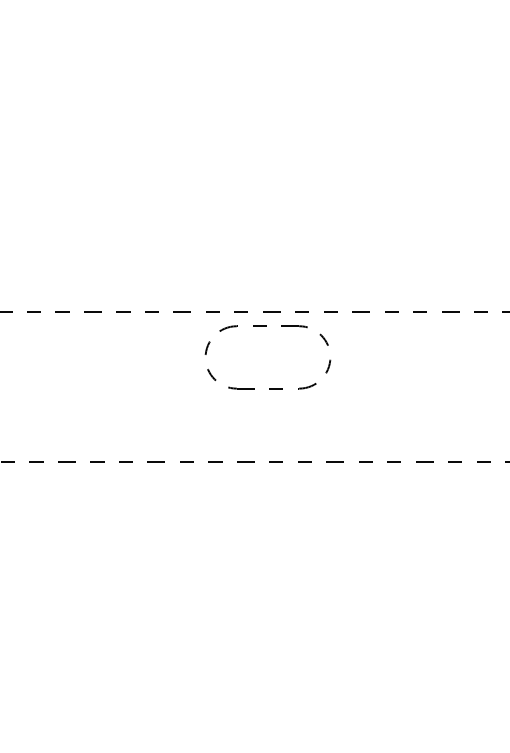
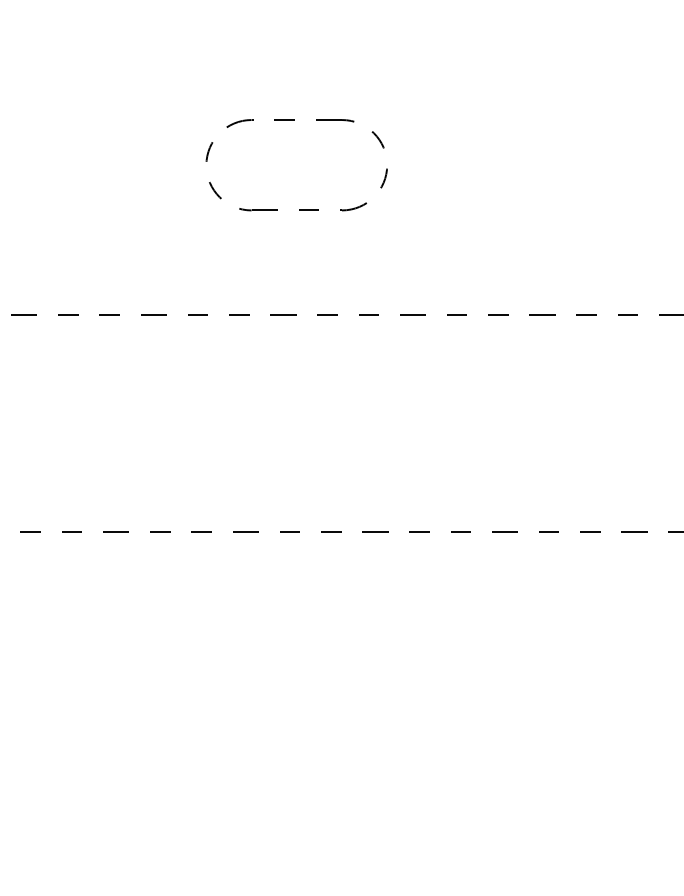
part: (266, 326) -> (294, 120), moved

